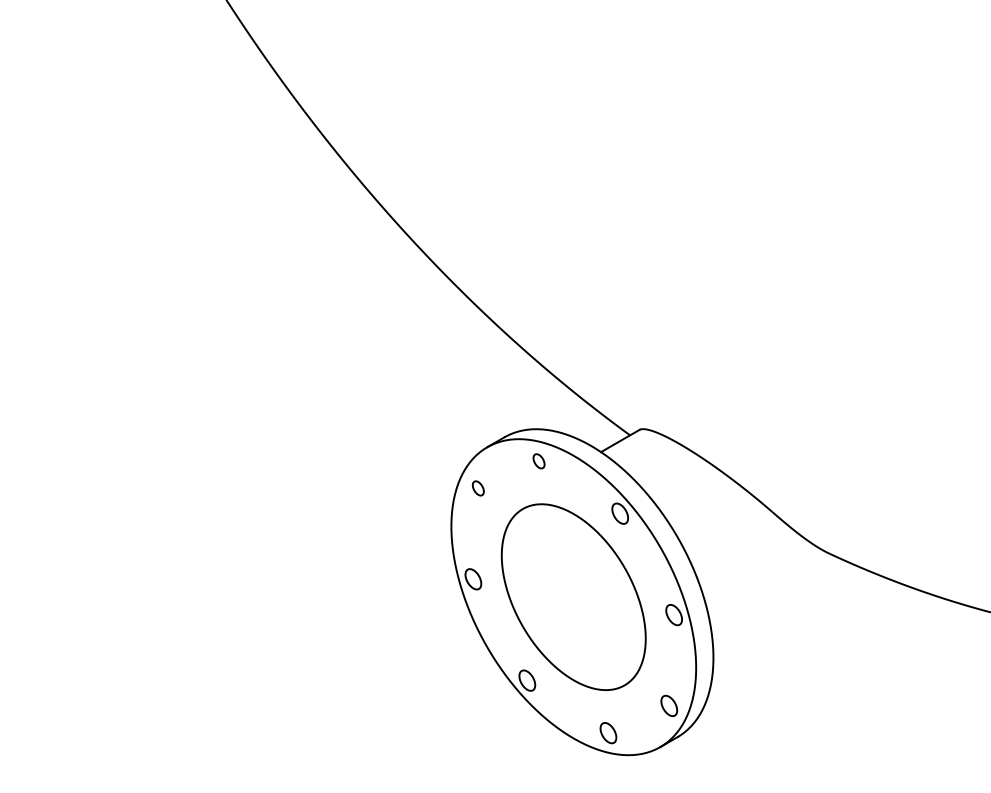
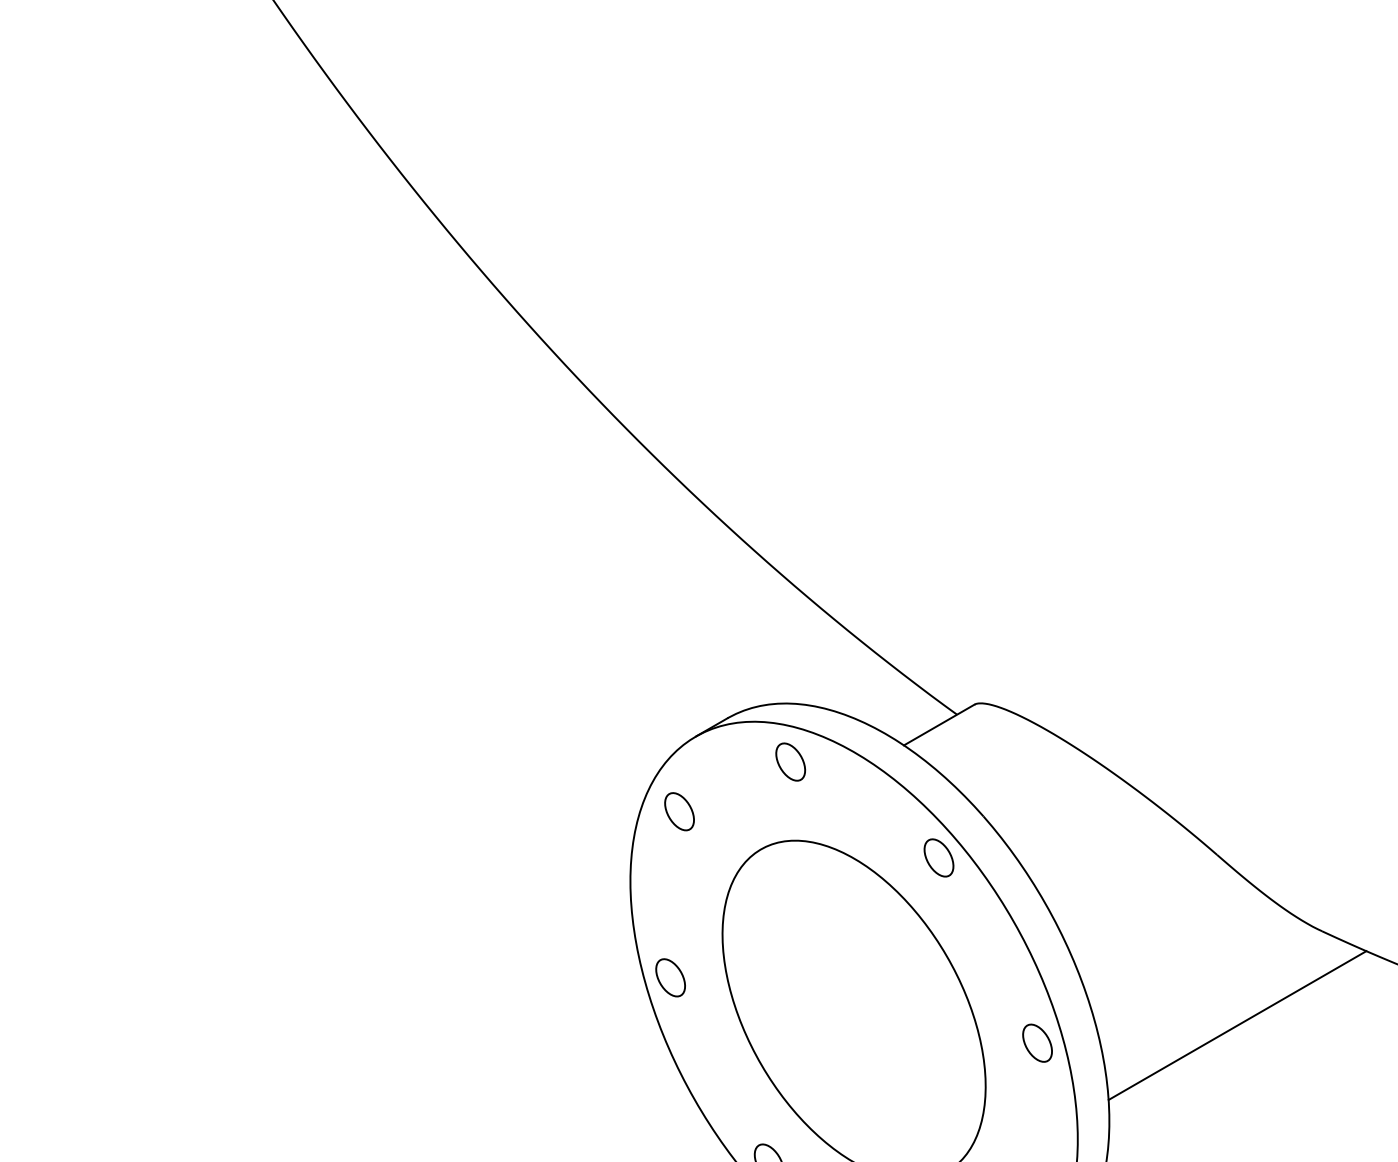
part: (538, 461) -> (789, 762), size x1.43
part: (478, 488) -> (679, 811), size x1.43
line: (783, 605) -> (1237, 1025), added

